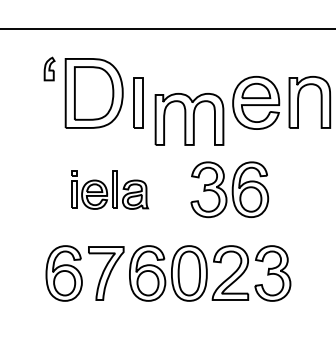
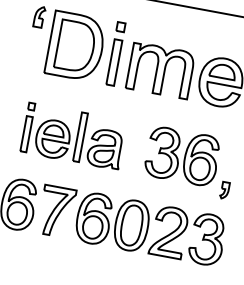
part: (138, 63) -> (120, 26), added
part: (189, 119) -> (160, 70), moved
part: (109, 189) -> (73, 136), size x1.43
part: (281, 217) -> (224, 190), added

